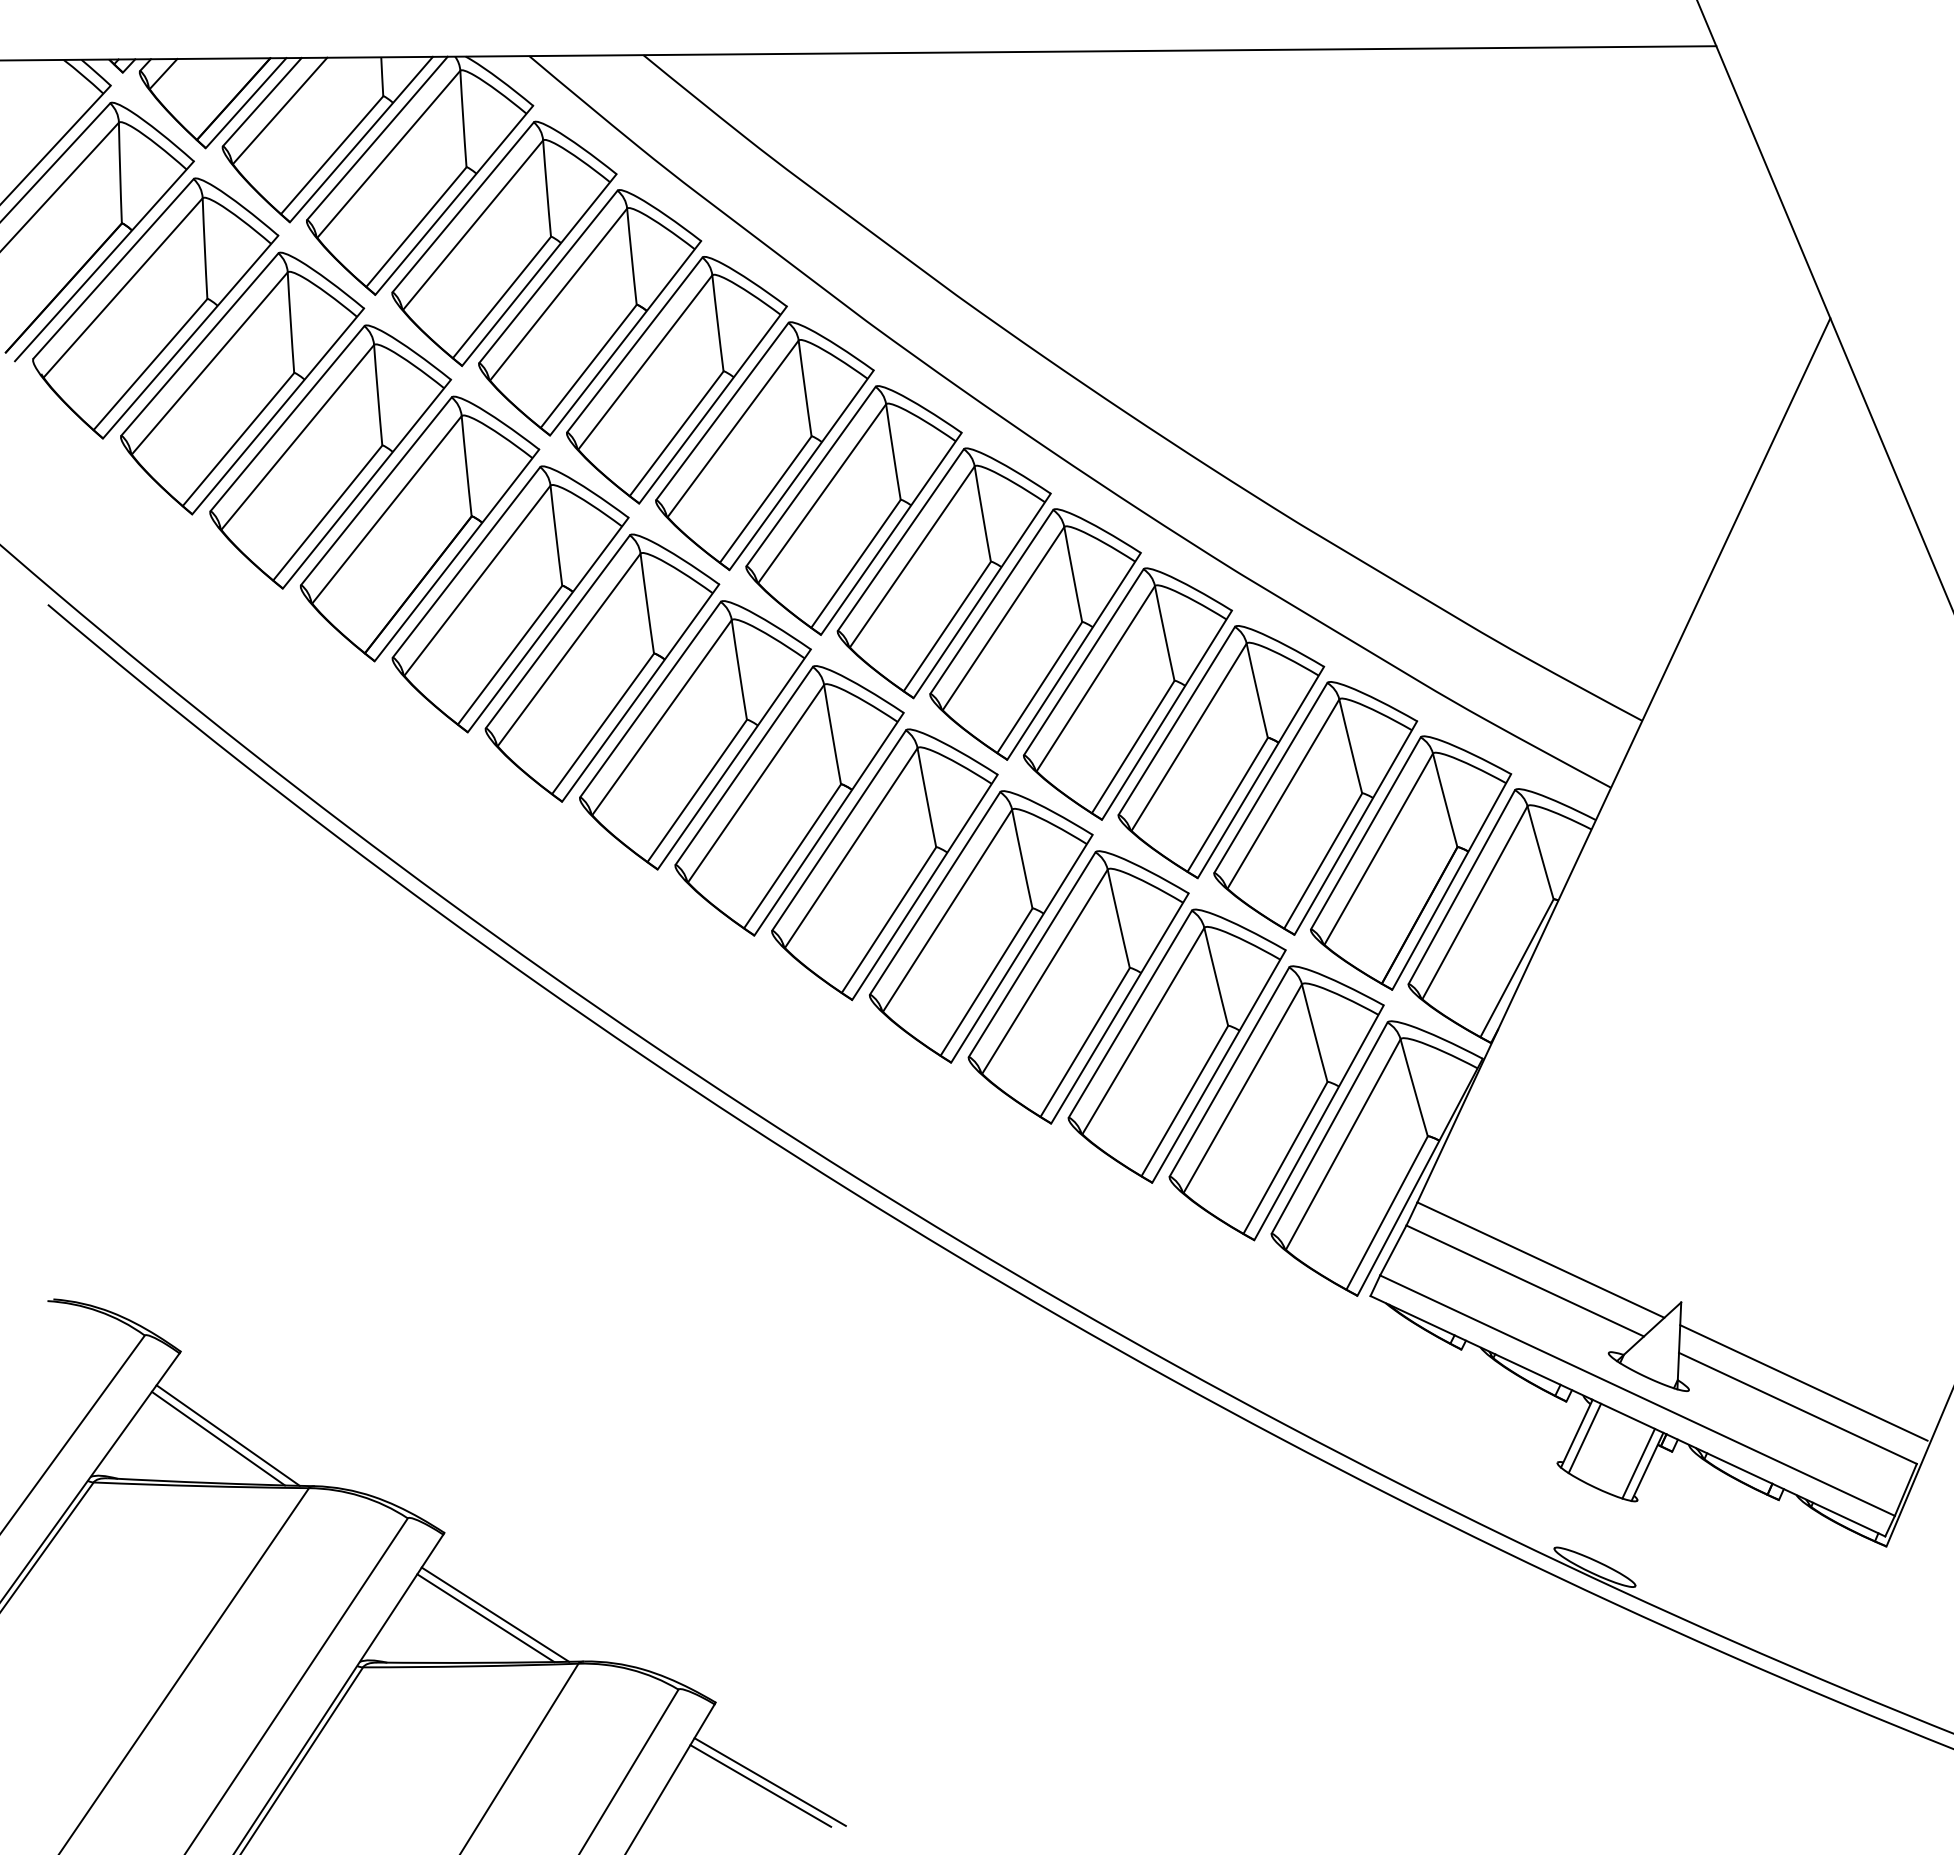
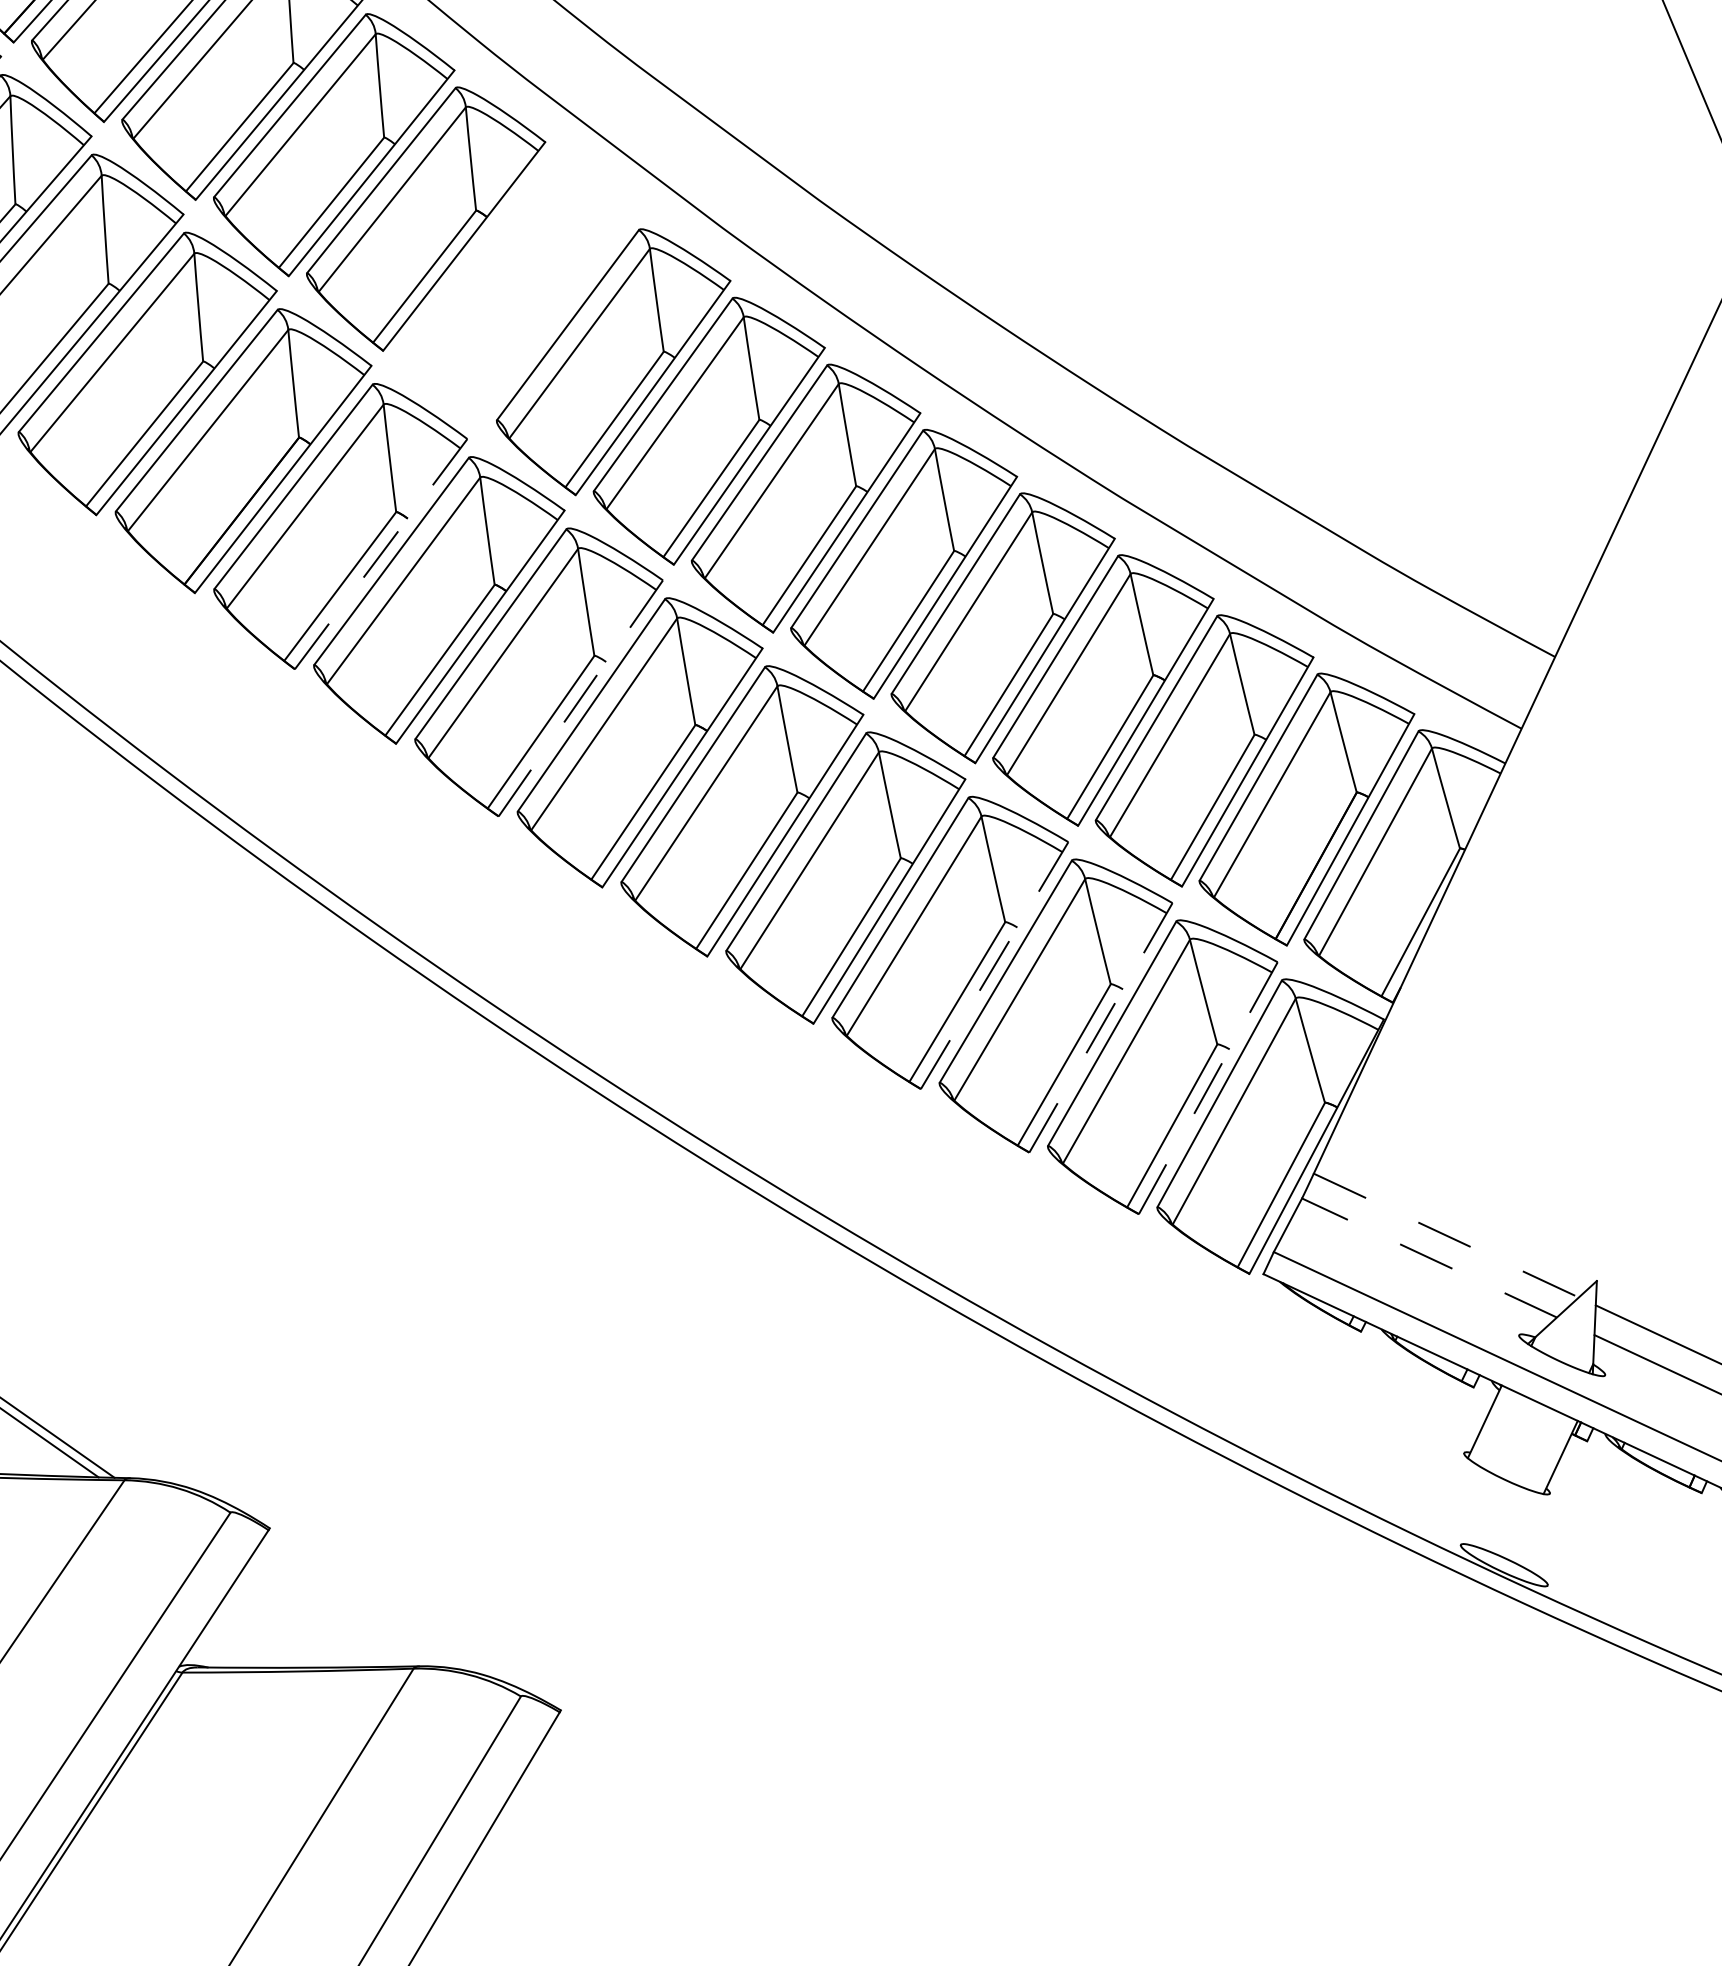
part: (676, 380) -> (518, 291), removed
line: (547, 625) -> (380, 554), solid -> dashed
line: (734, 759) -> (581, 698), solid -> dashed
line: (1119, 1008) -> (994, 965), solid -> dashed
line: (1218, 1066) -> (1100, 1027), solid -> dashed
line: (1318, 1123) -> (1207, 1089), solid -> dashed
line: (1541, 1260) -> (1446, 1236), solid -> dashed
line: (1524, 1280) -> (1428, 1257), solid -> dashed
line: (1584, 1438) -> (1493, 1427), removed
line: (1638, 1463) -> (1551, 1453), removed
line: (495, 1614) -> (324, 1615), removed
line: (485, 1618) -> (313, 1620), removed
line: (769, 1781) -> (618, 1795), removed
line: (760, 1785) -> (608, 1799), removed

